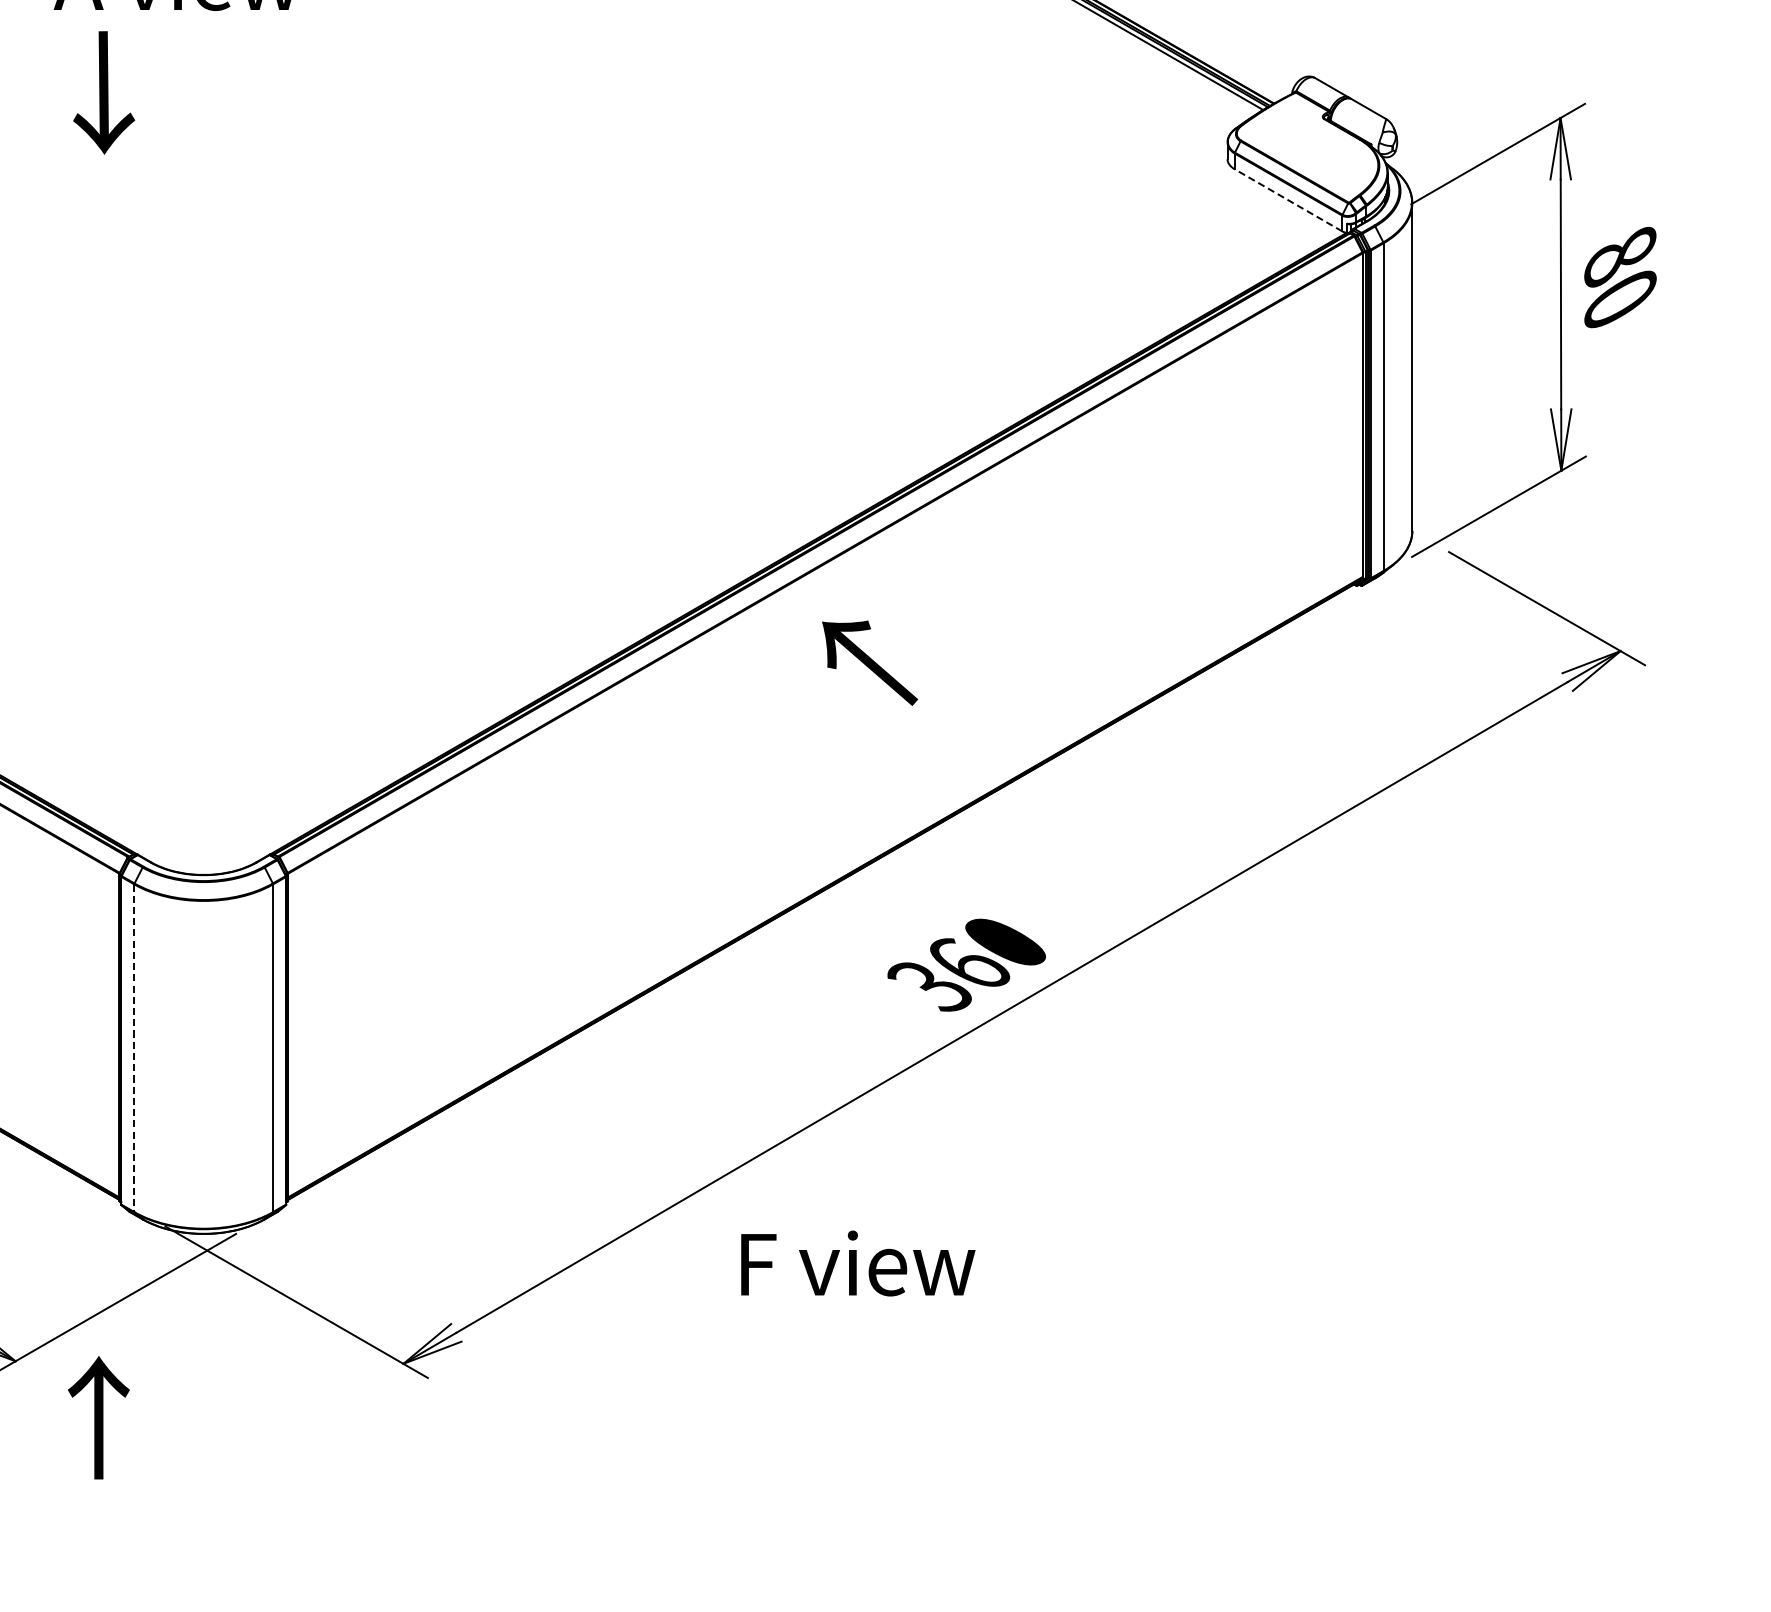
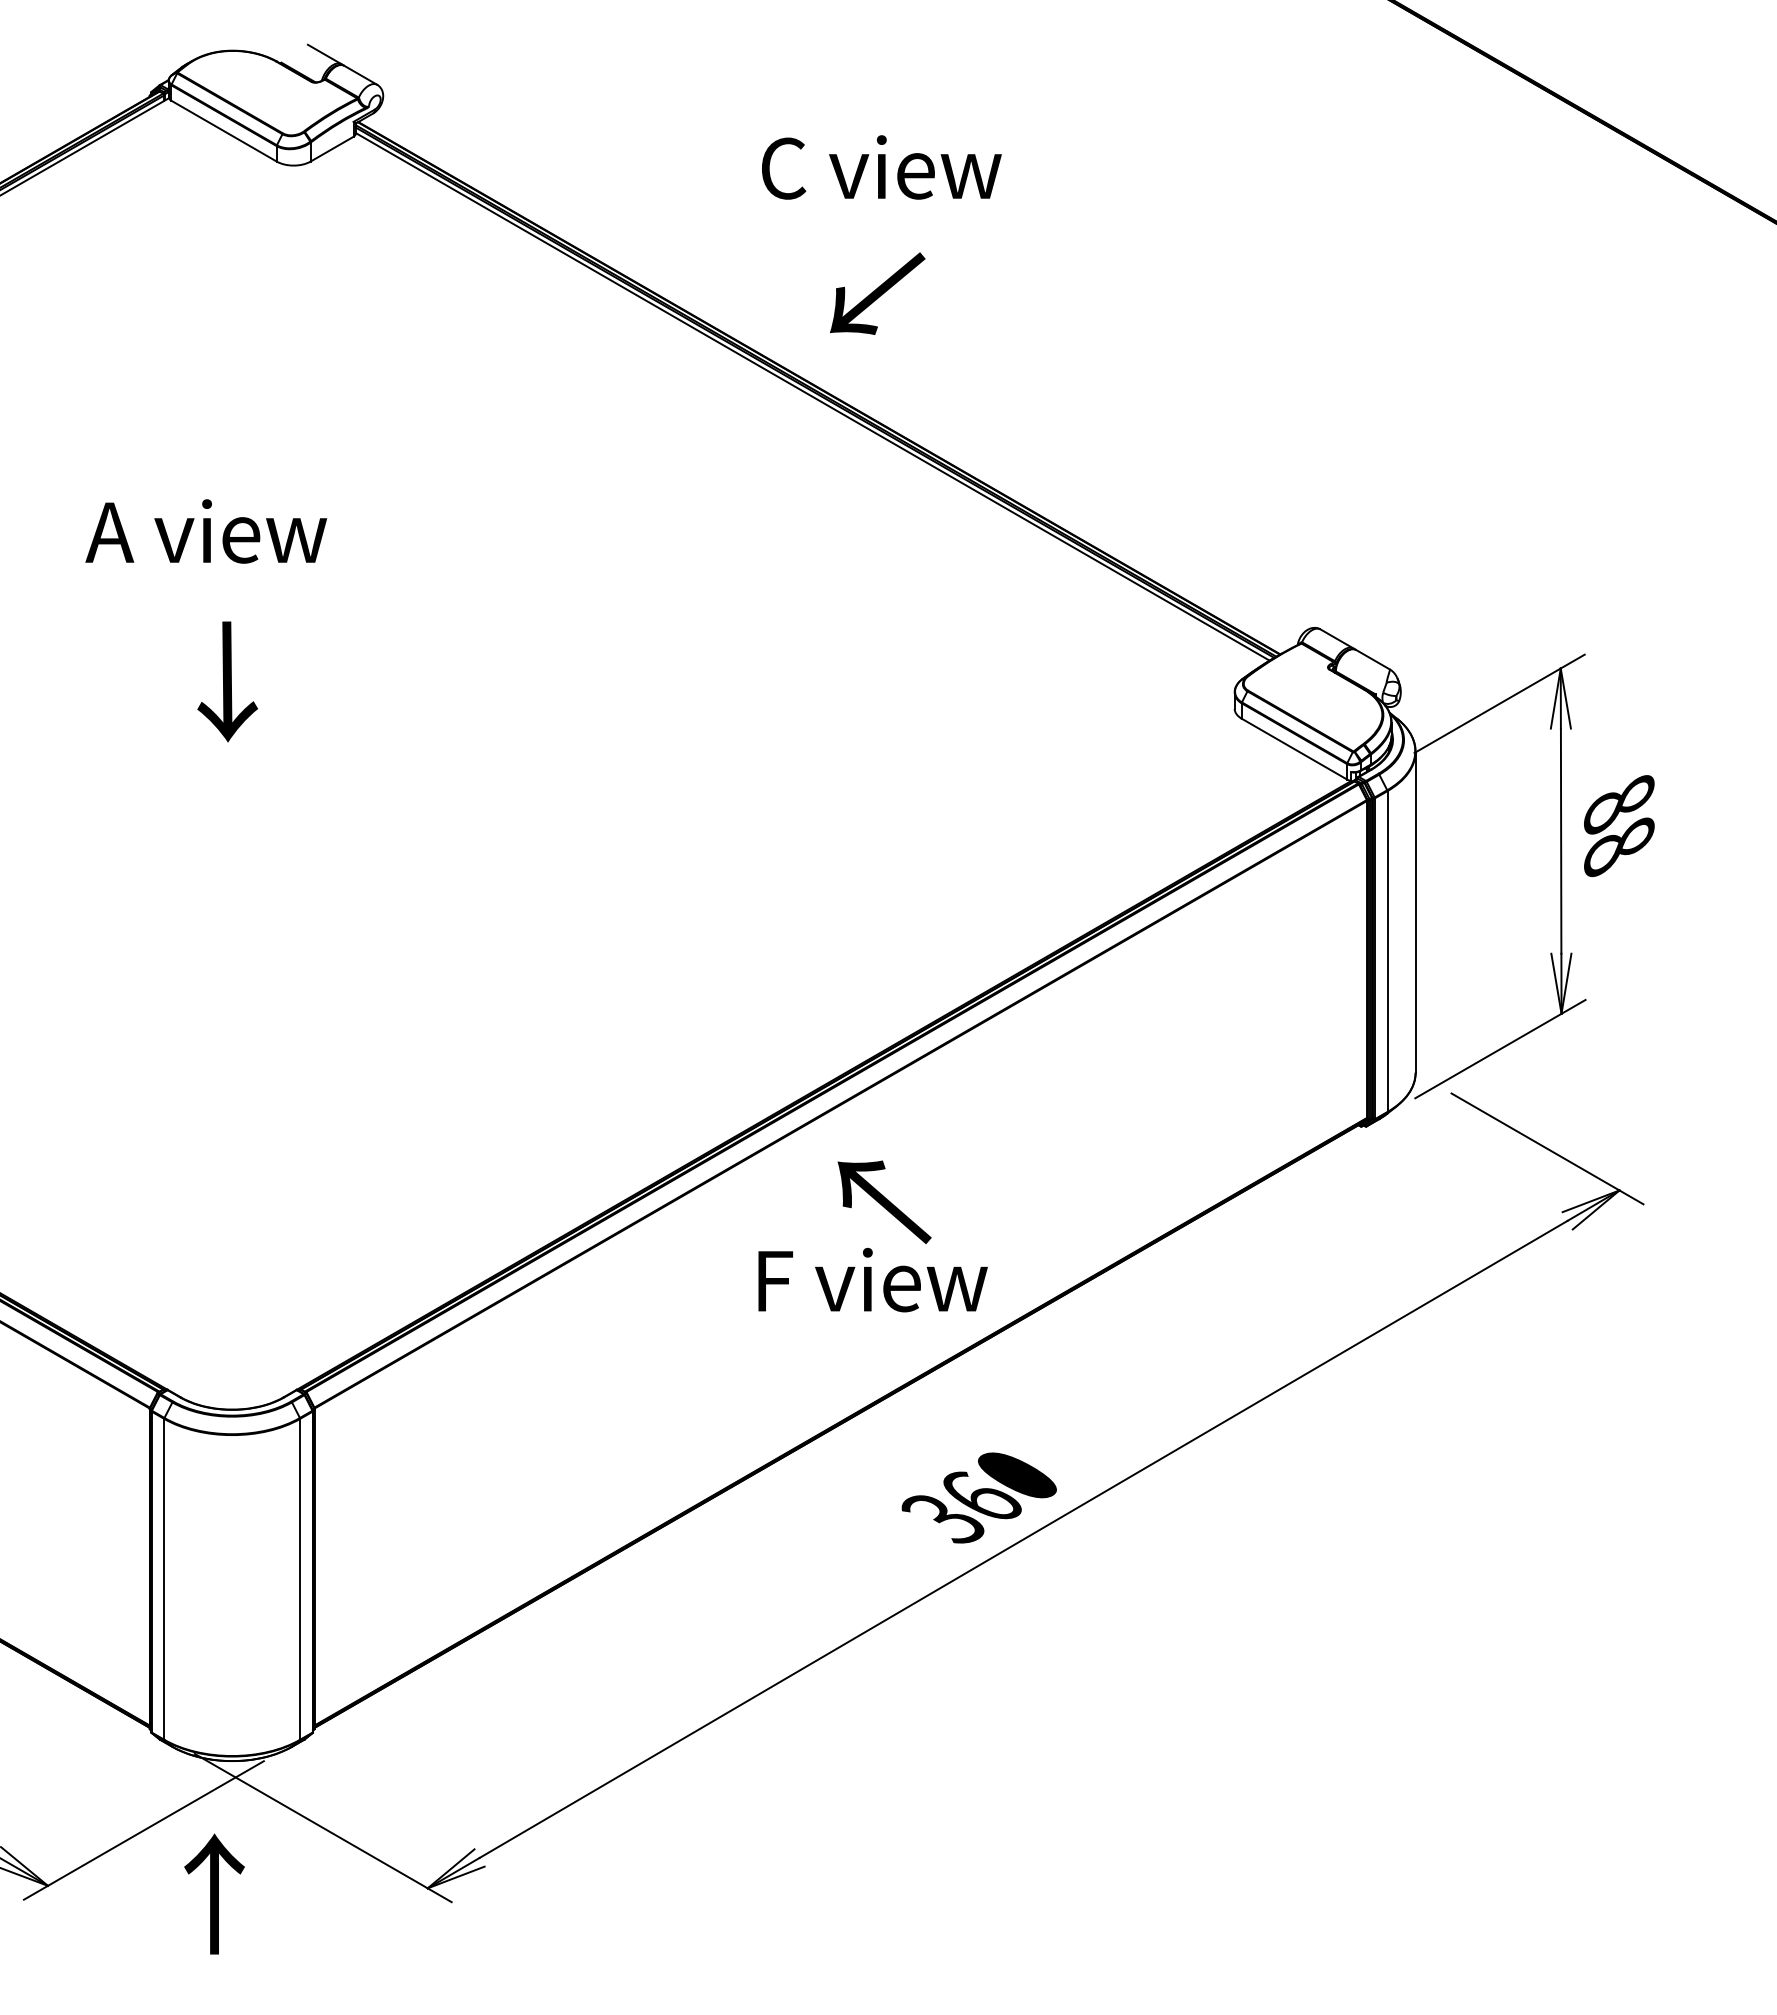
text: (103, 92) -> (227, 681), moved
line: (1288, 200) -> (1294, 749), dashed -> solid
text: (1620, 300) -> (1619, 847), 80 -> 88
line: (134, 1048) -> (164, 1579), dashed -> solid
text: (857, 1262) -> (872, 1279), moved
text: (98, 1417) -> (214, 1893), moved

